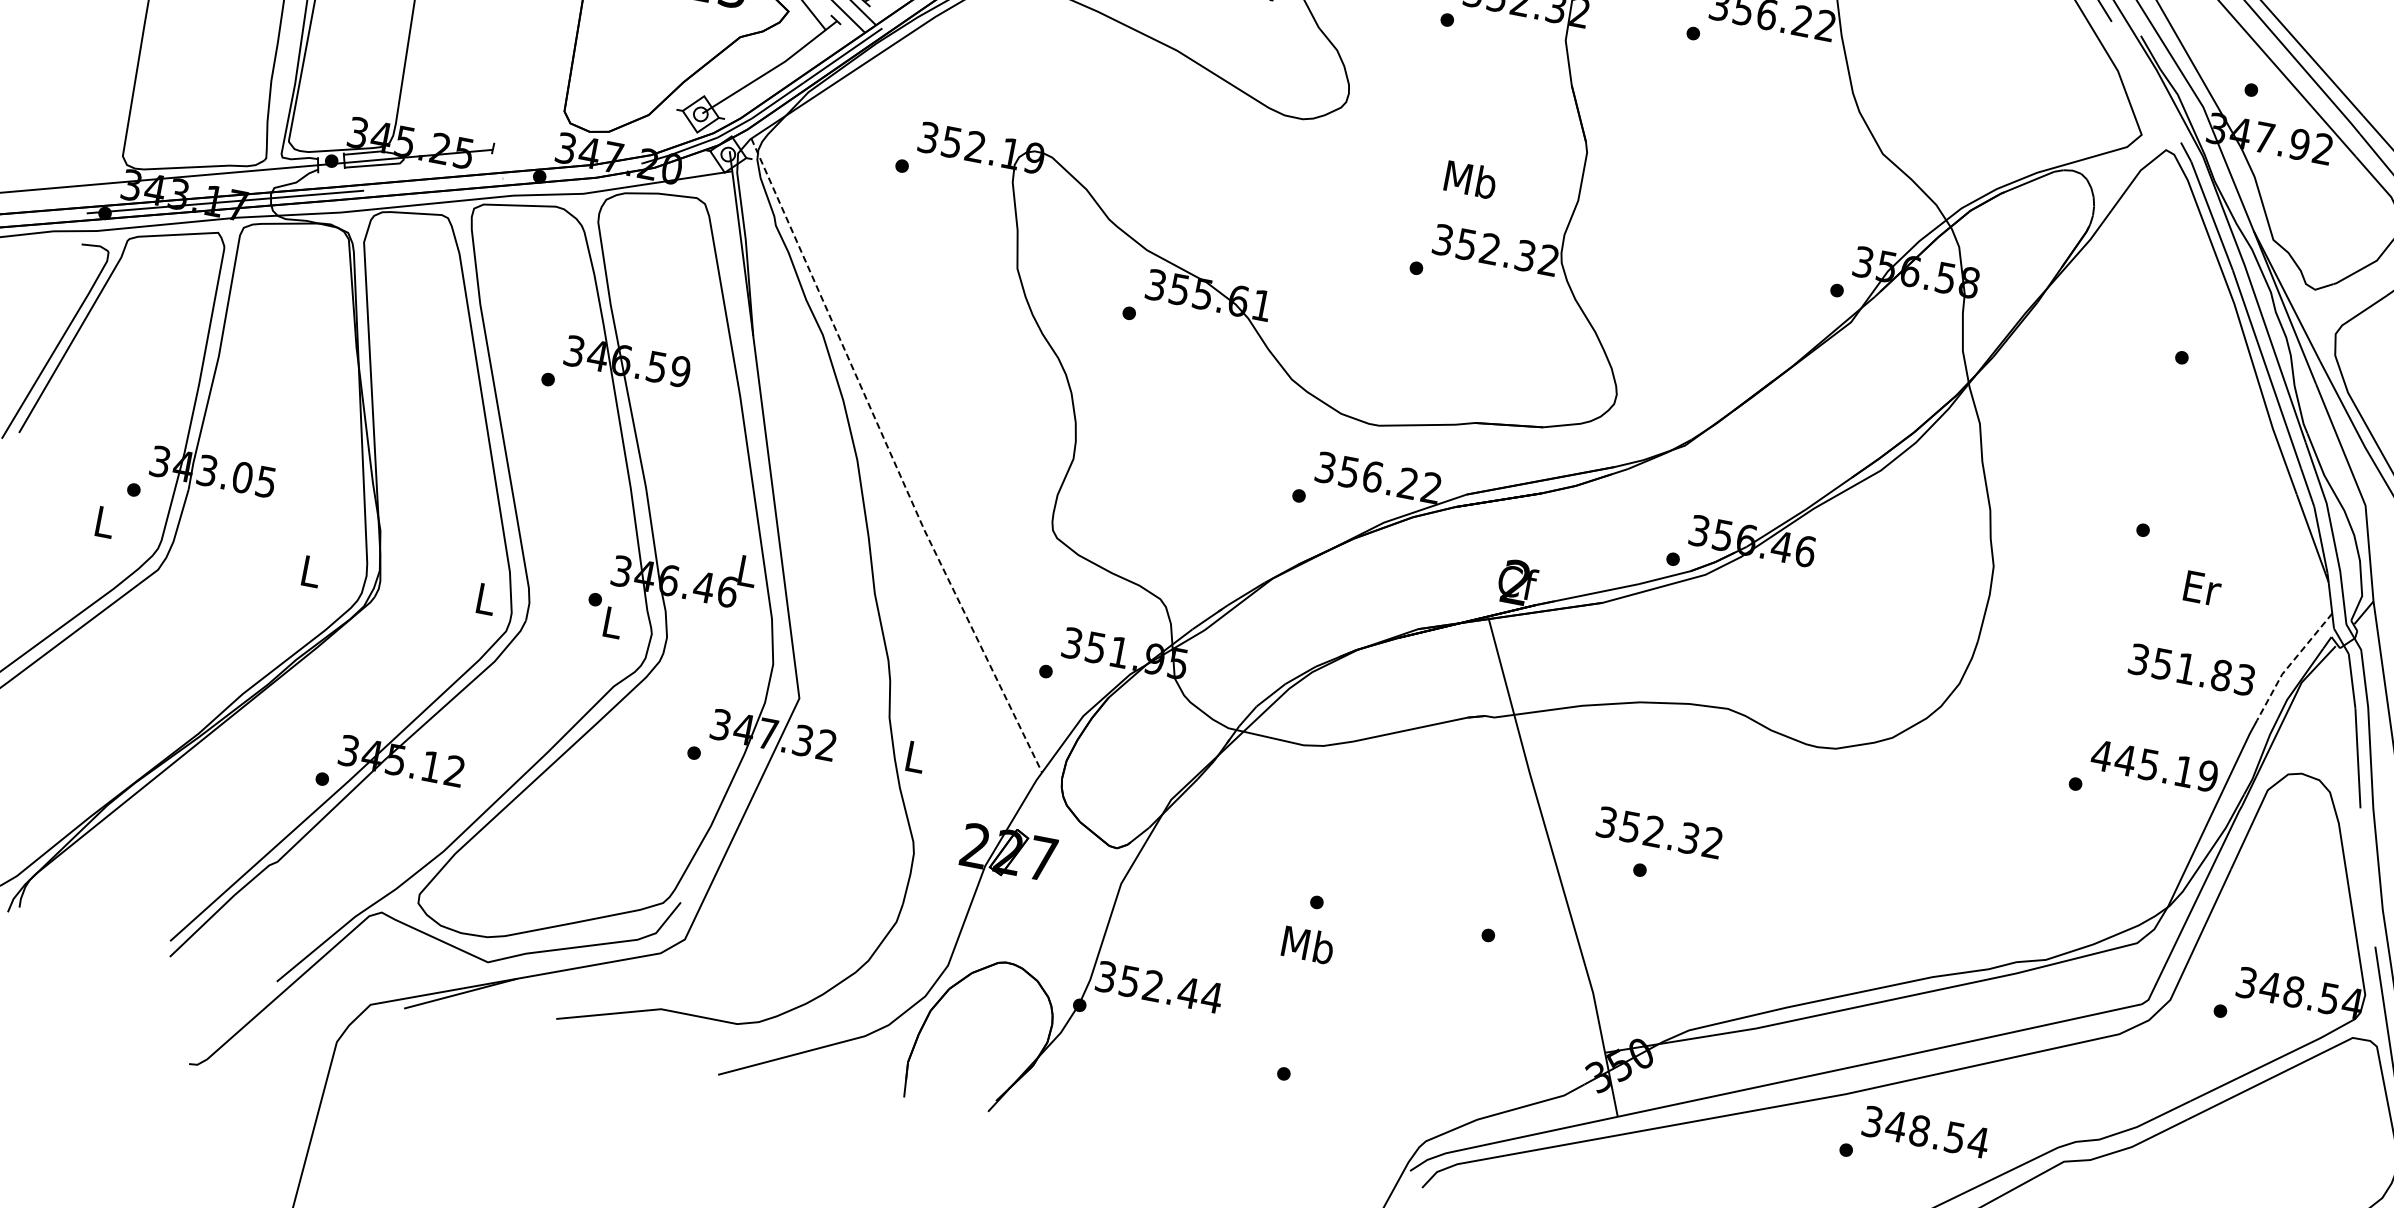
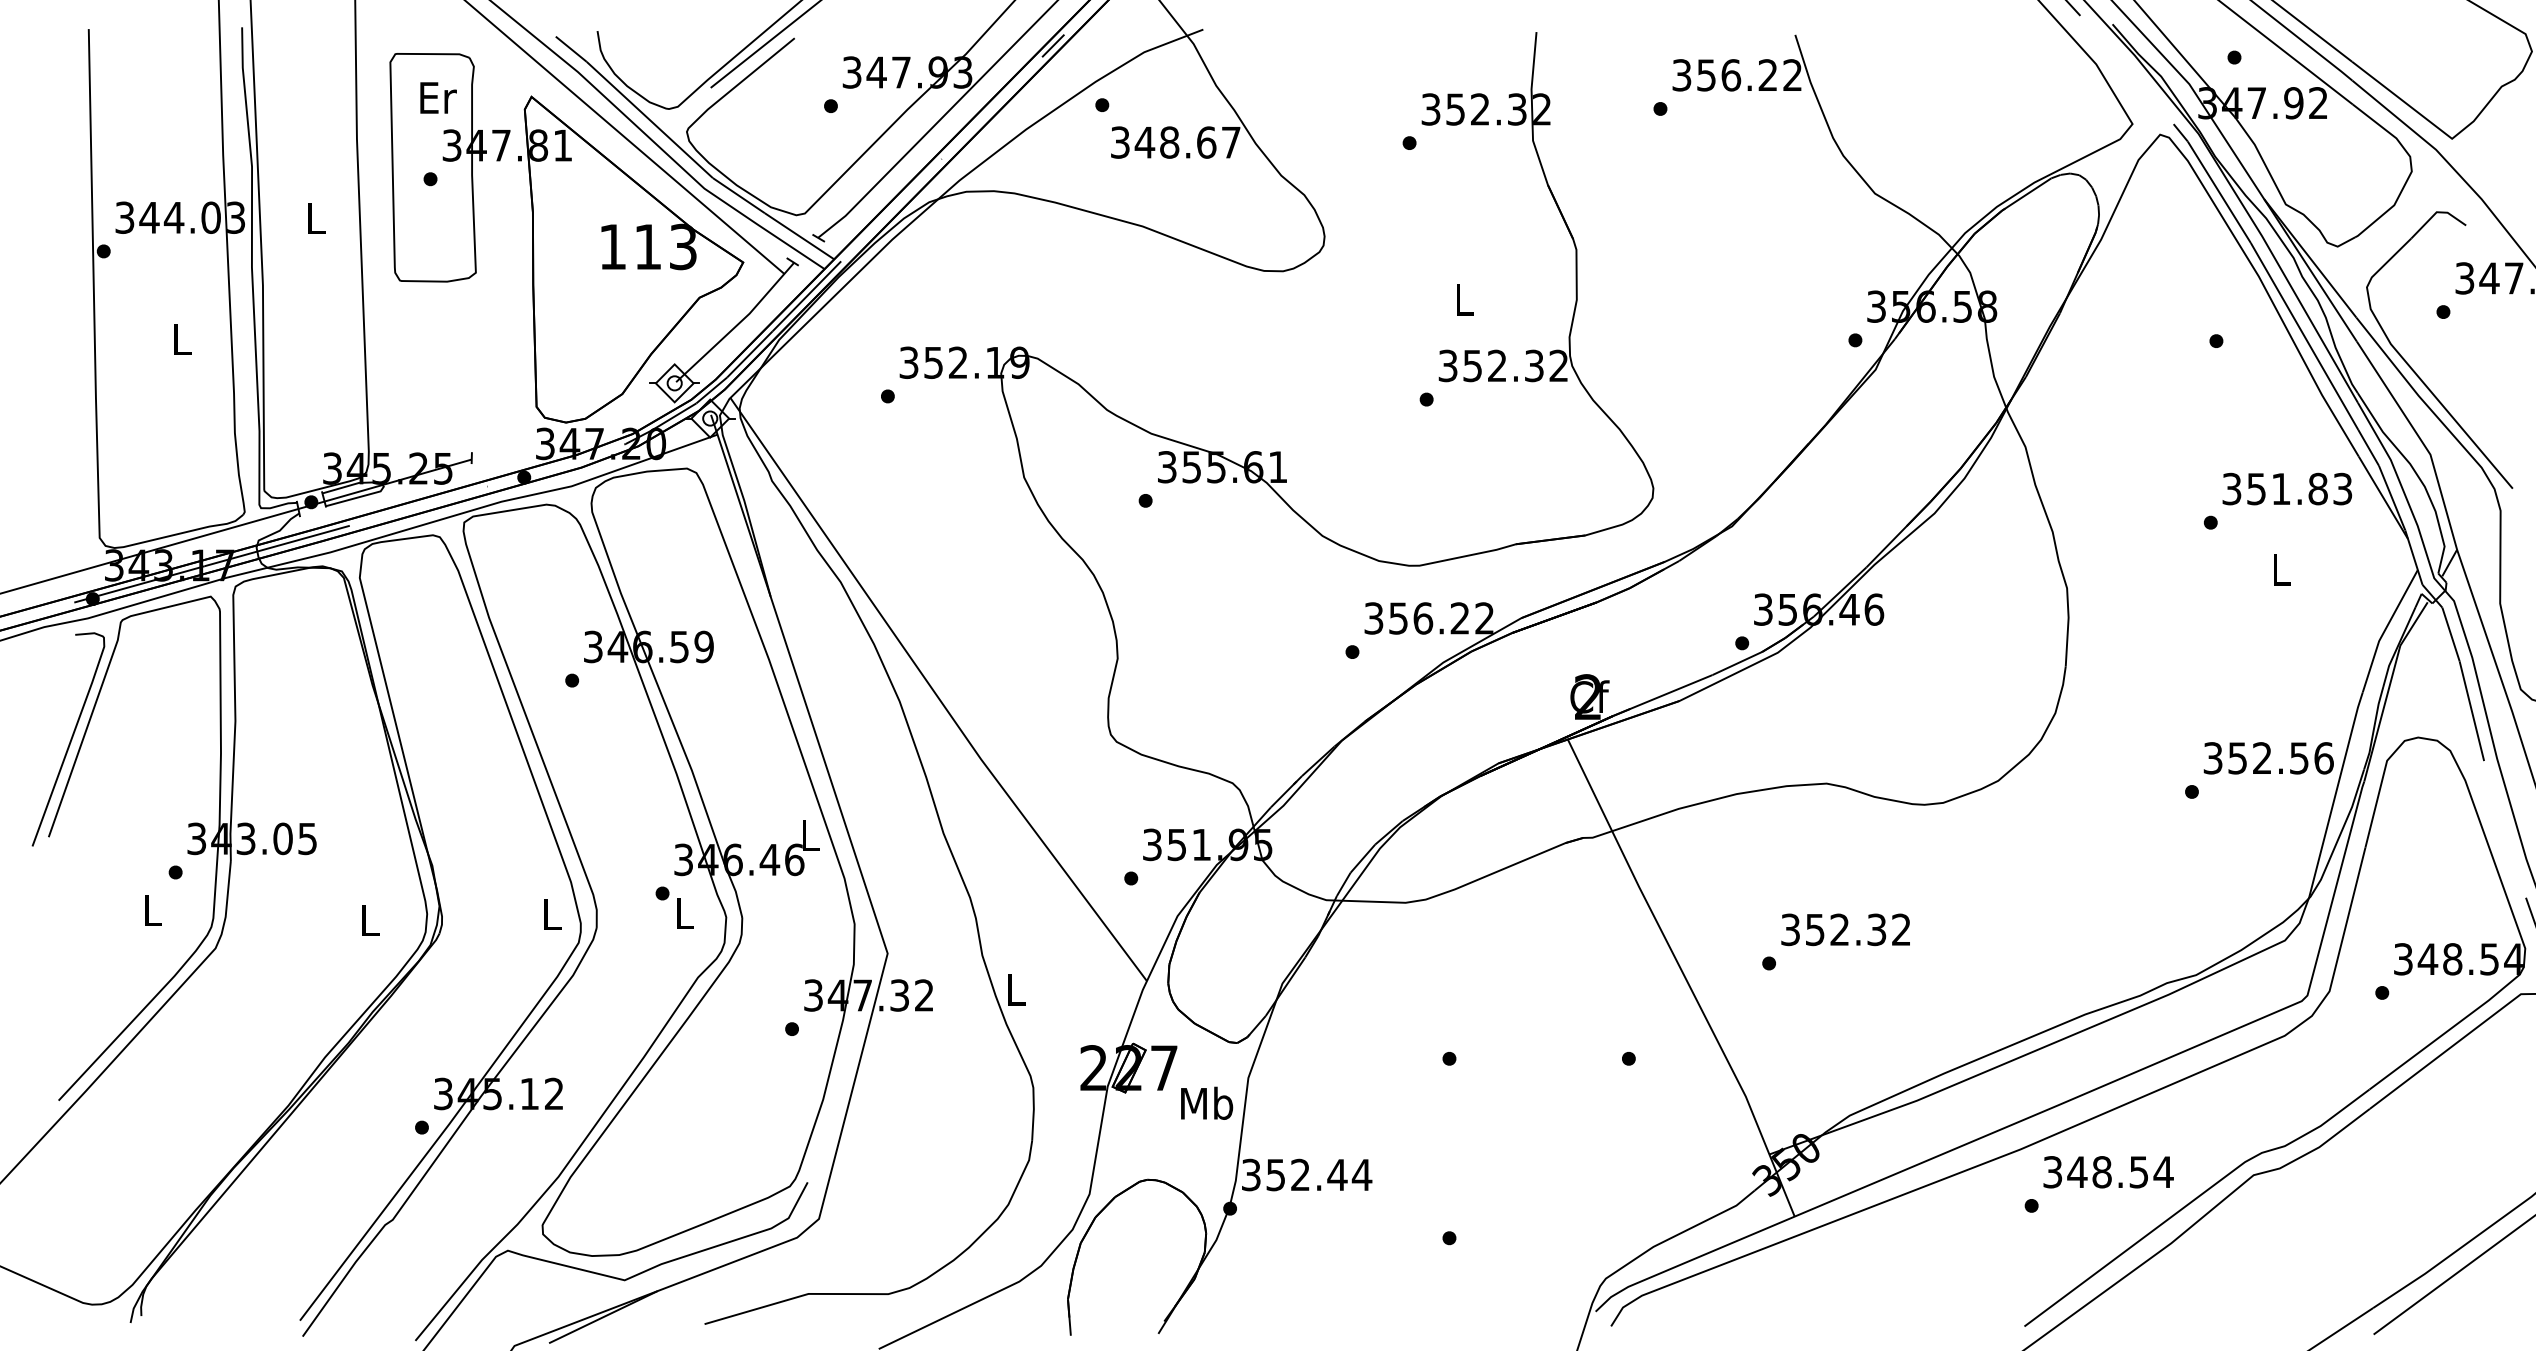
text: (1471, 179) -> (1464, 299), Mb -> L
line: (893, 457) -> (935, 692), dashed -> solid
text: (2203, 588) -> (2282, 569), Er -> L
line: (2290, 664) -> (2385, 629), dashed -> solid
text: (2192, 669) -> (2287, 488), moved
text: (2153, 766) -> (2267, 758), 445.19 -> 352.56
text: (1659, 832) -> (1845, 929), moved
text: (1308, 944) -> (1207, 1102), moved

